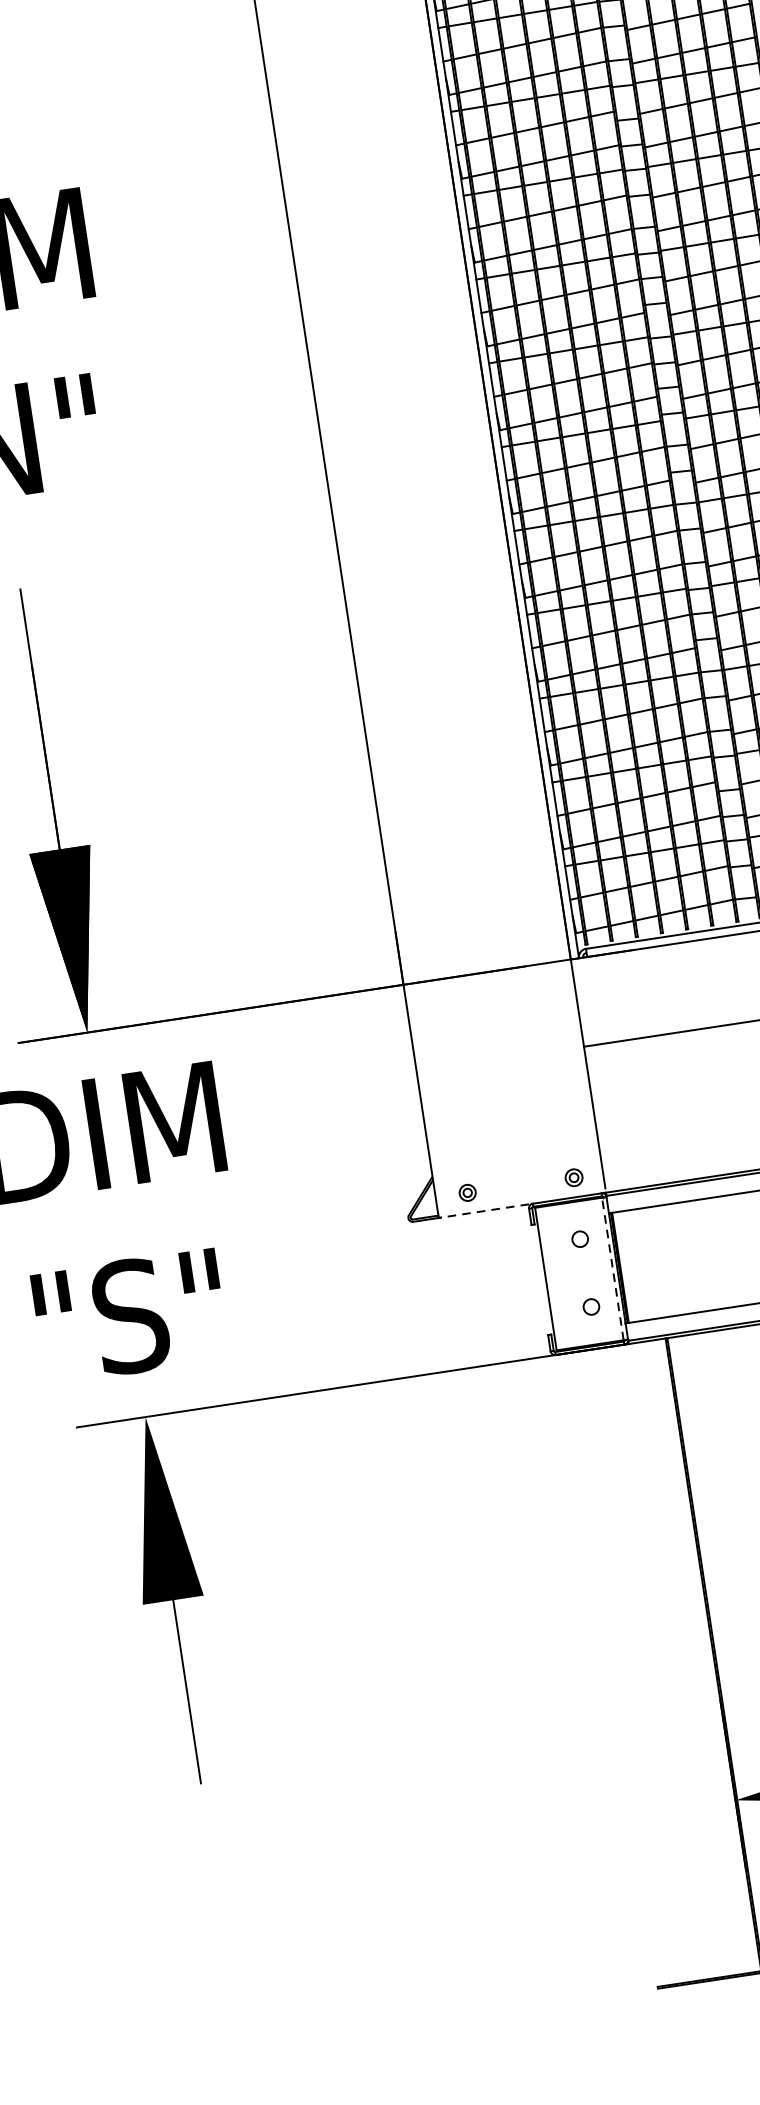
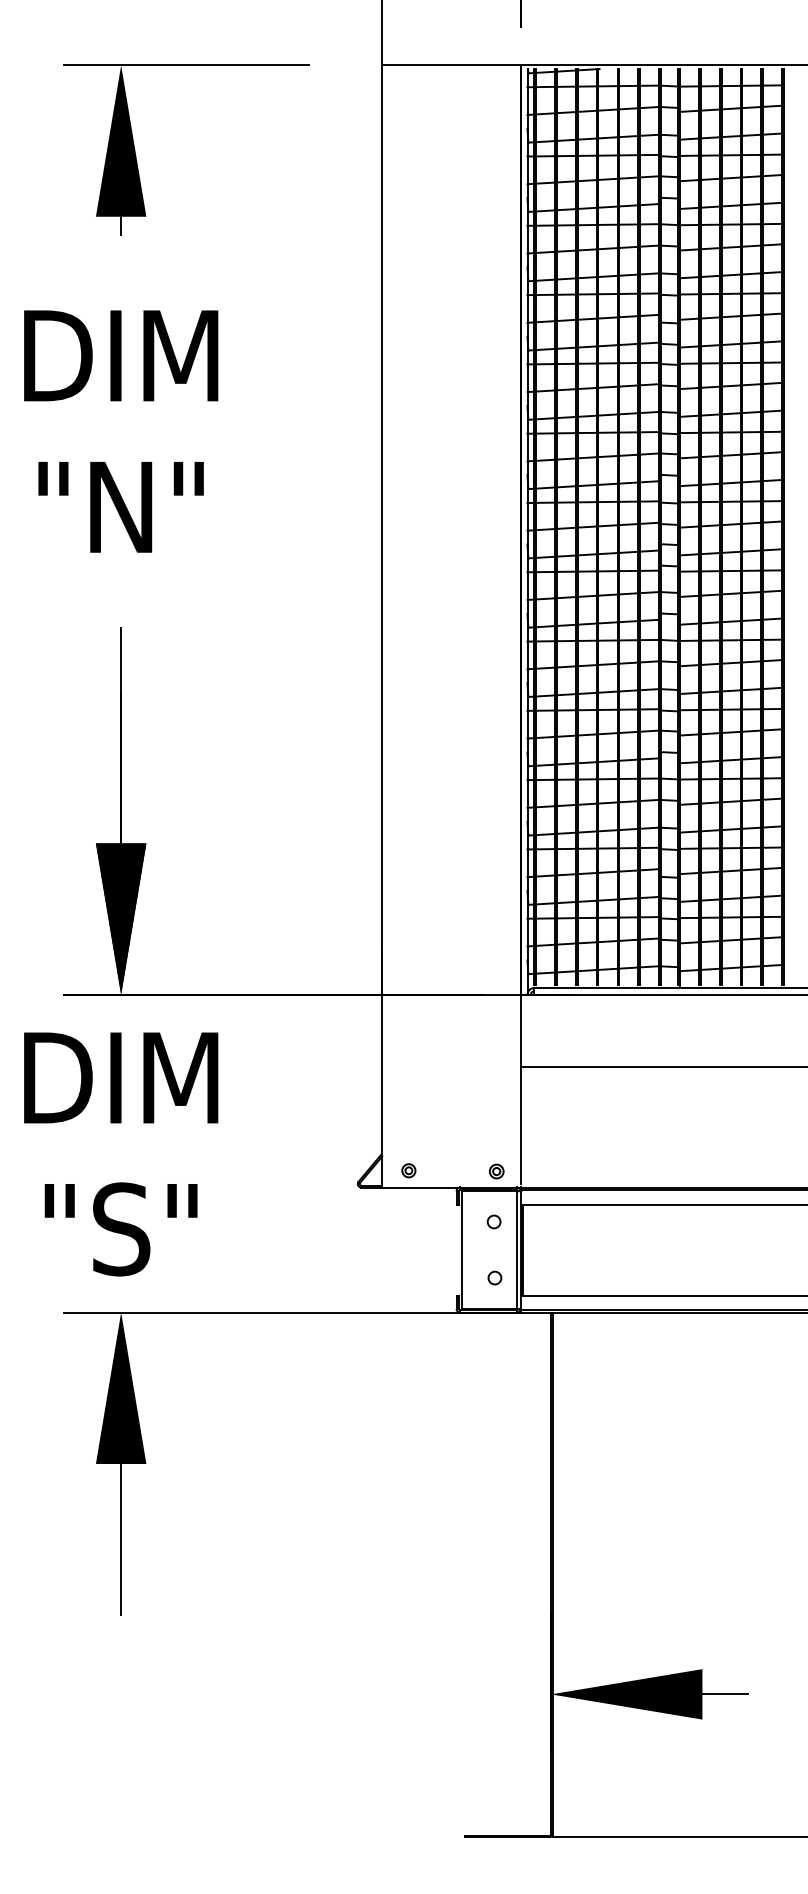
line: (483, 1211) -> (419, 1187), dashed -> solid
line: (612, 1269) -> (516, 1250), dashed -> solid

